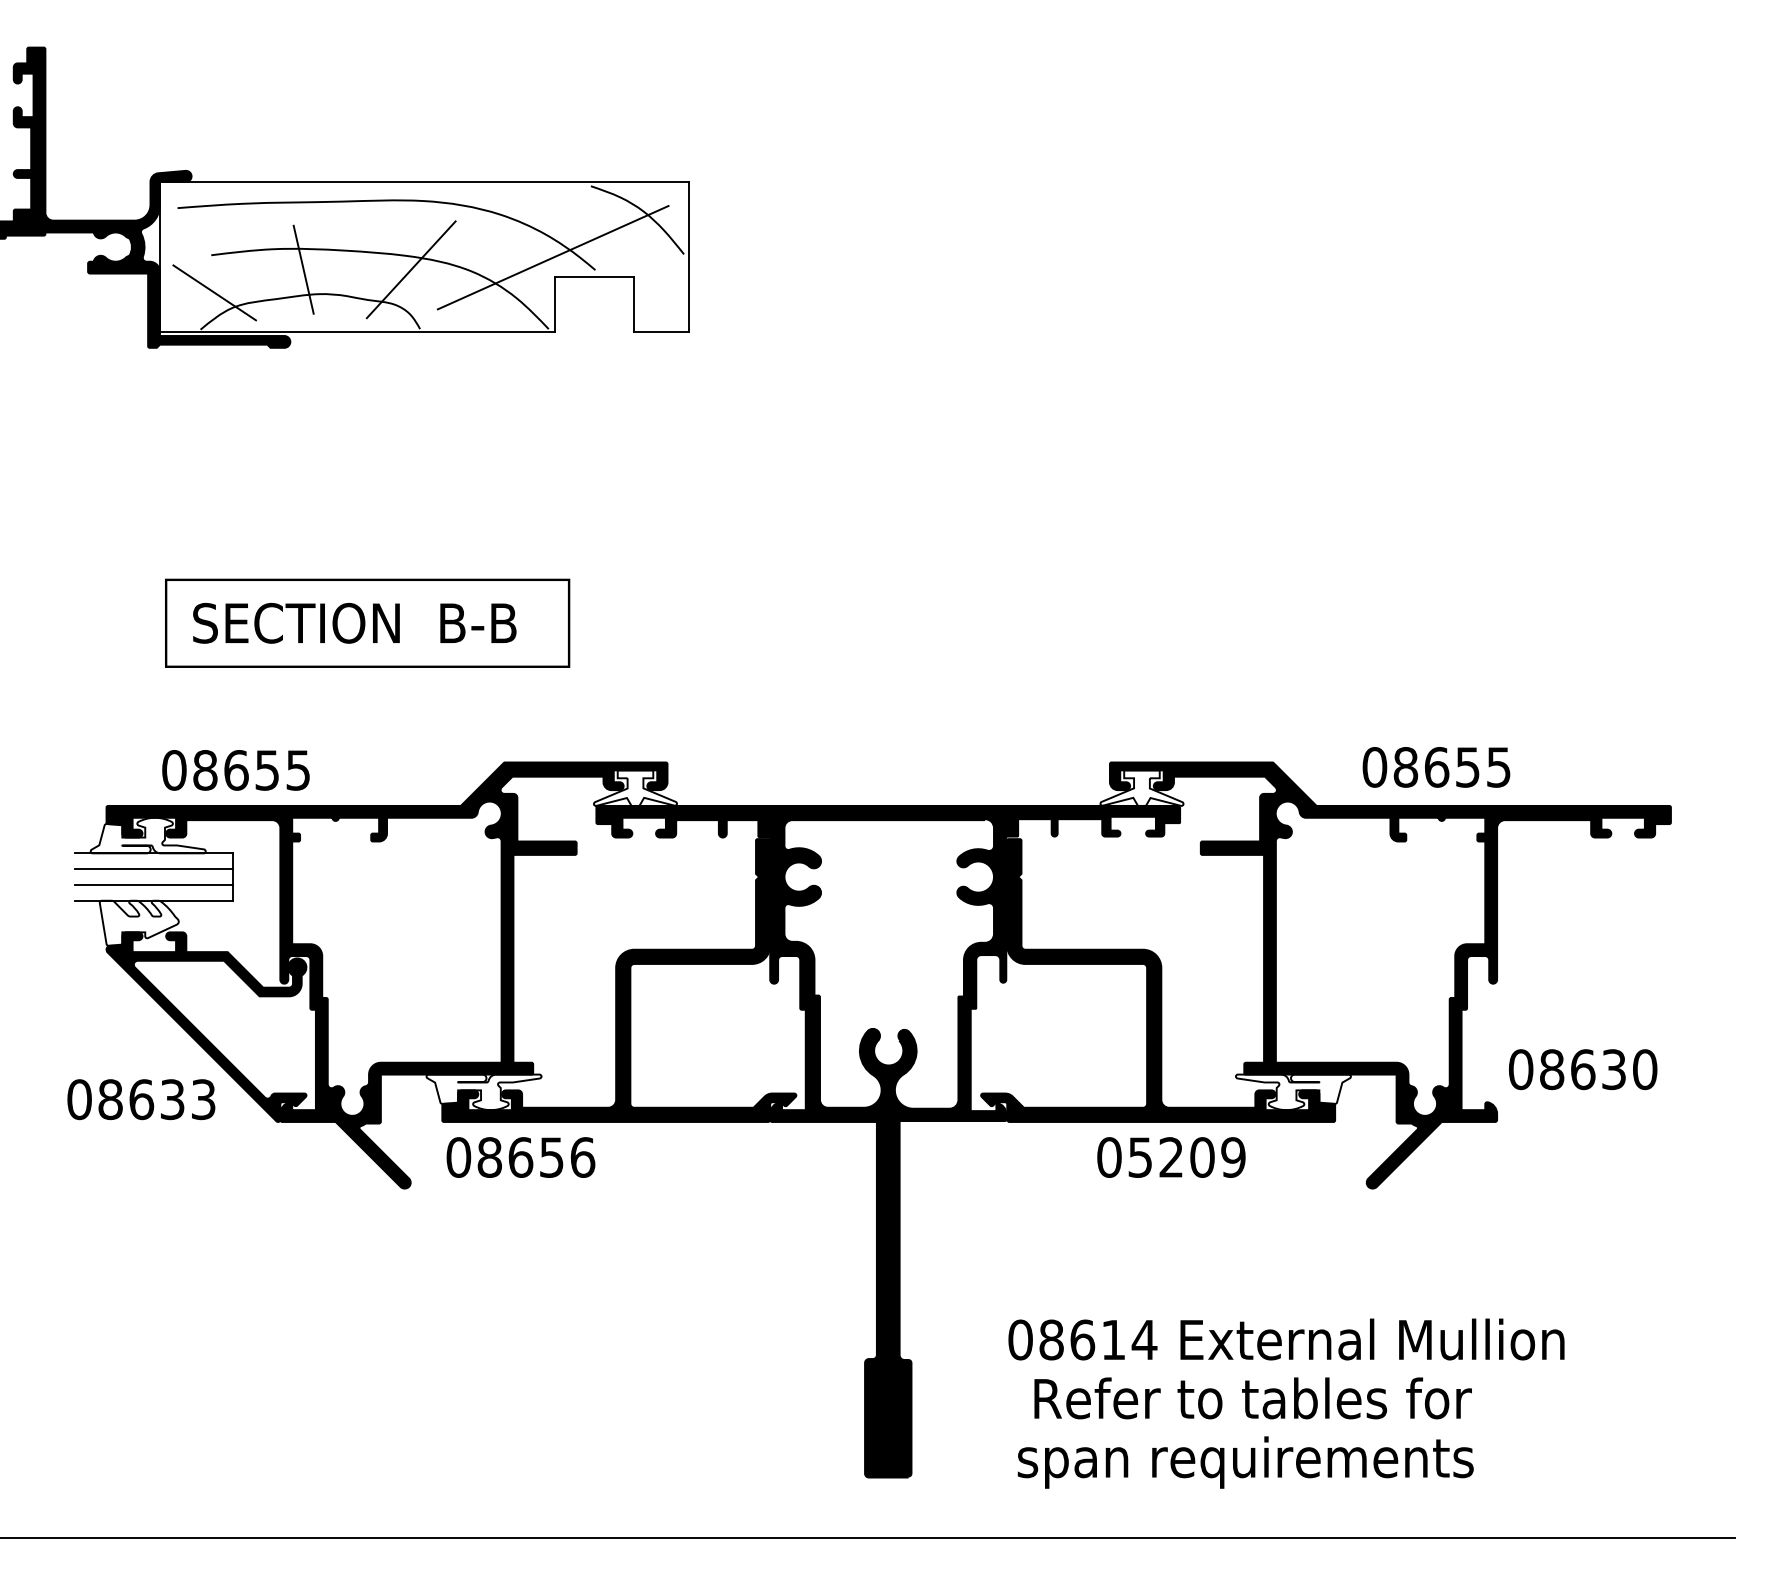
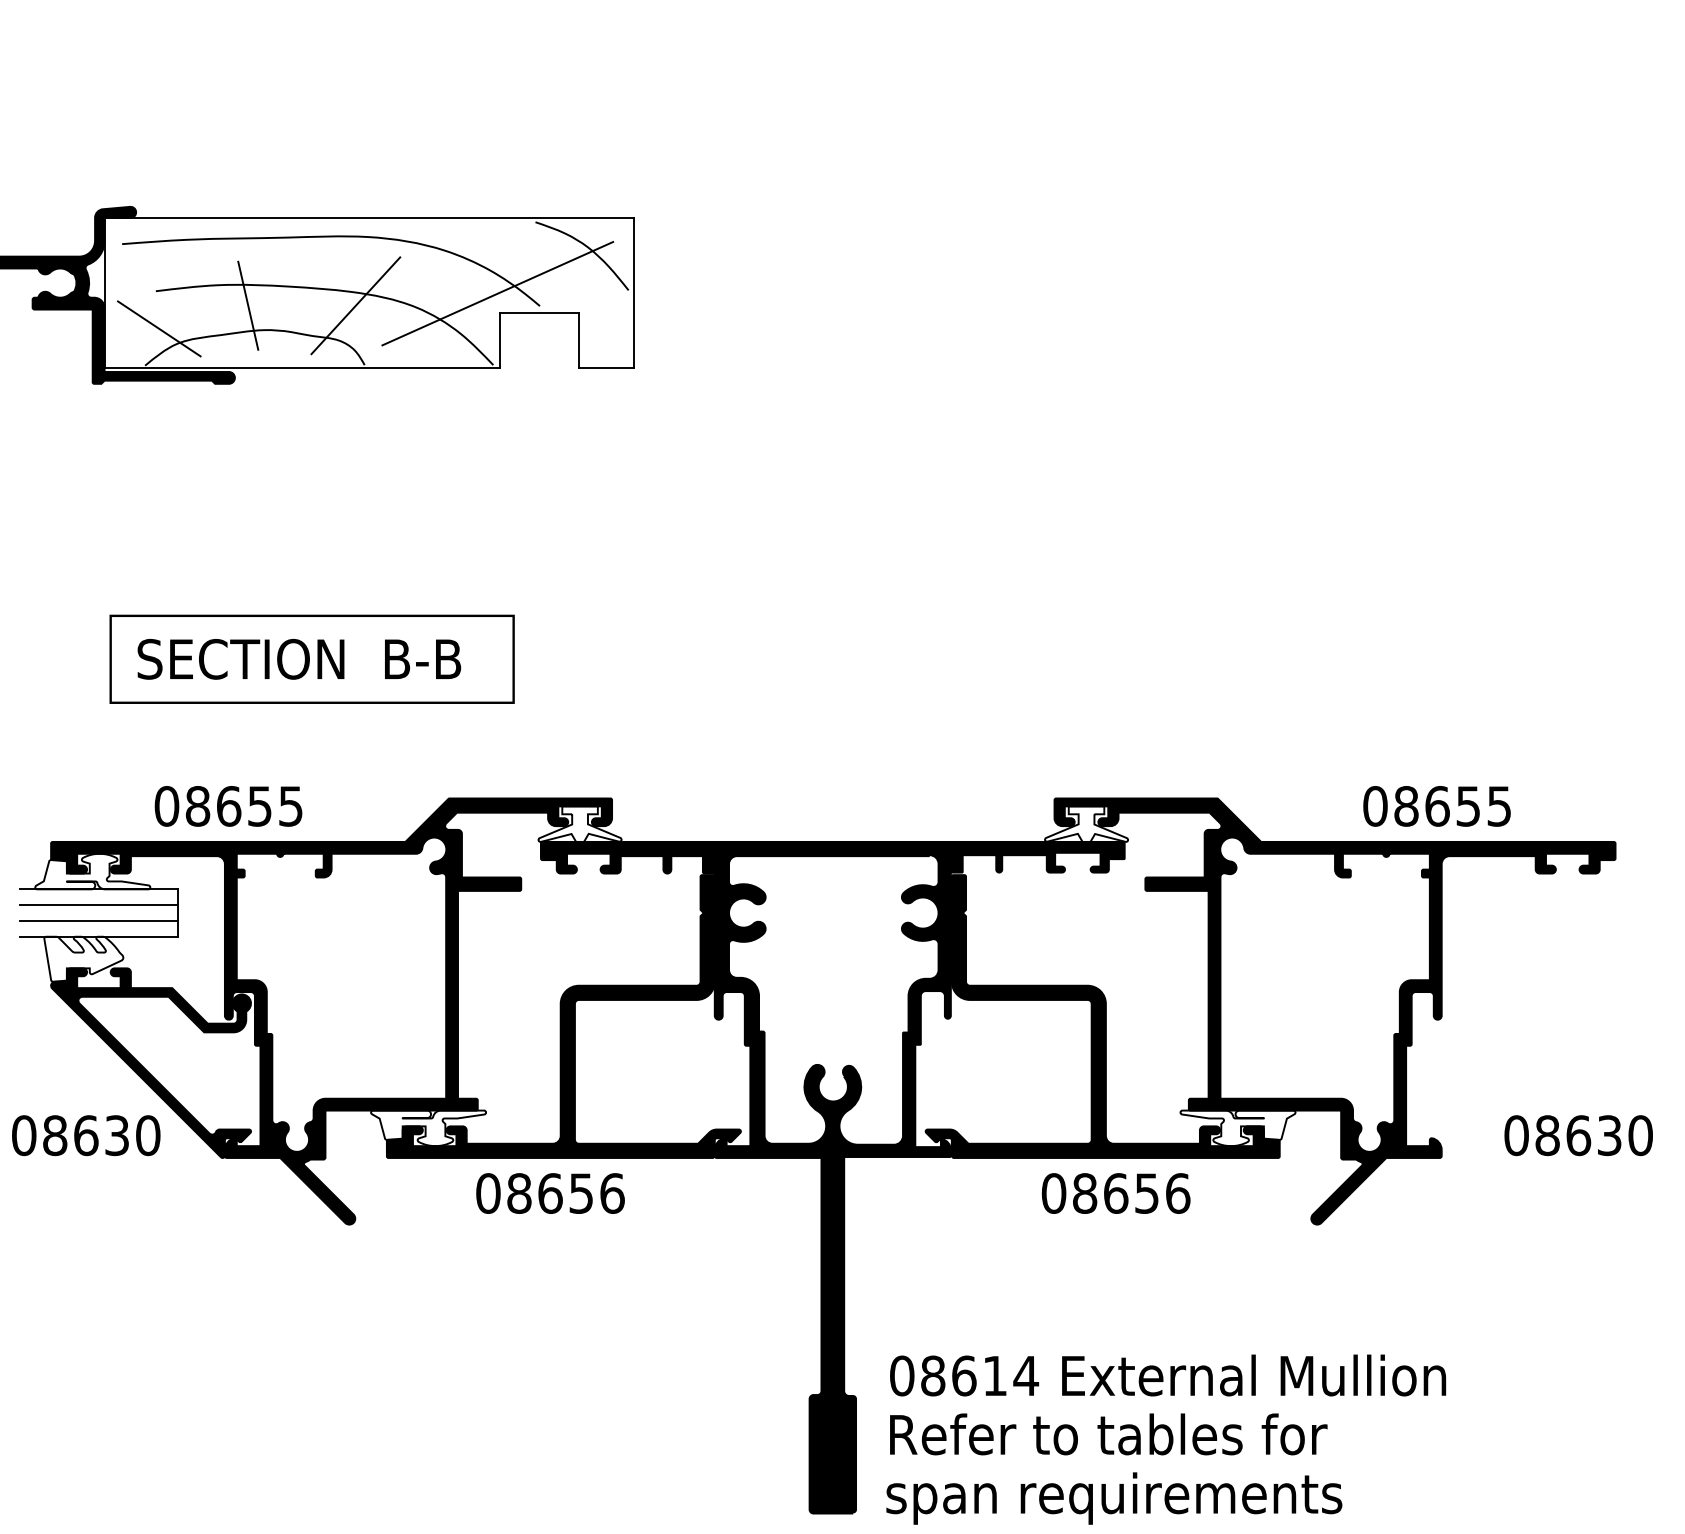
text: (1436, 767) -> (1437, 806), moved
text: (235, 770) -> (228, 806), moved
text: (1583, 1069) -> (1579, 1135), moved
text: (203, 1099) -> (148, 1135), 08633 -> 08630
text: (520, 1157) -> (550, 1193), moved
text: (1186, 1157) -> (1131, 1193), 05209 -> 08656
text: (1286, 1339) -> (1168, 1375), moved
text: (1252, 1398) -> (1108, 1434), moved
text: (1245, 1462) -> (1114, 1498), moved

